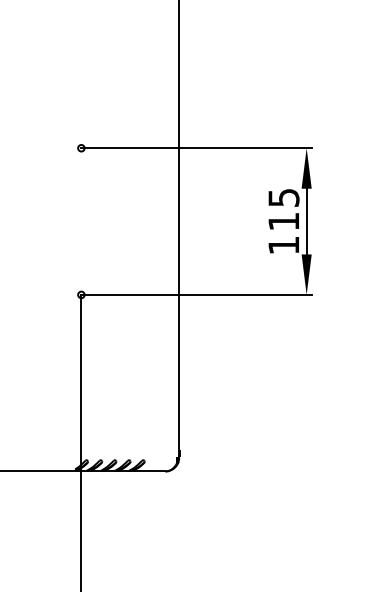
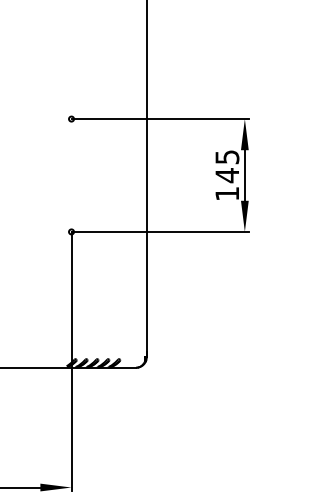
text: (282, 221) -> (226, 175), 115 -> 145

